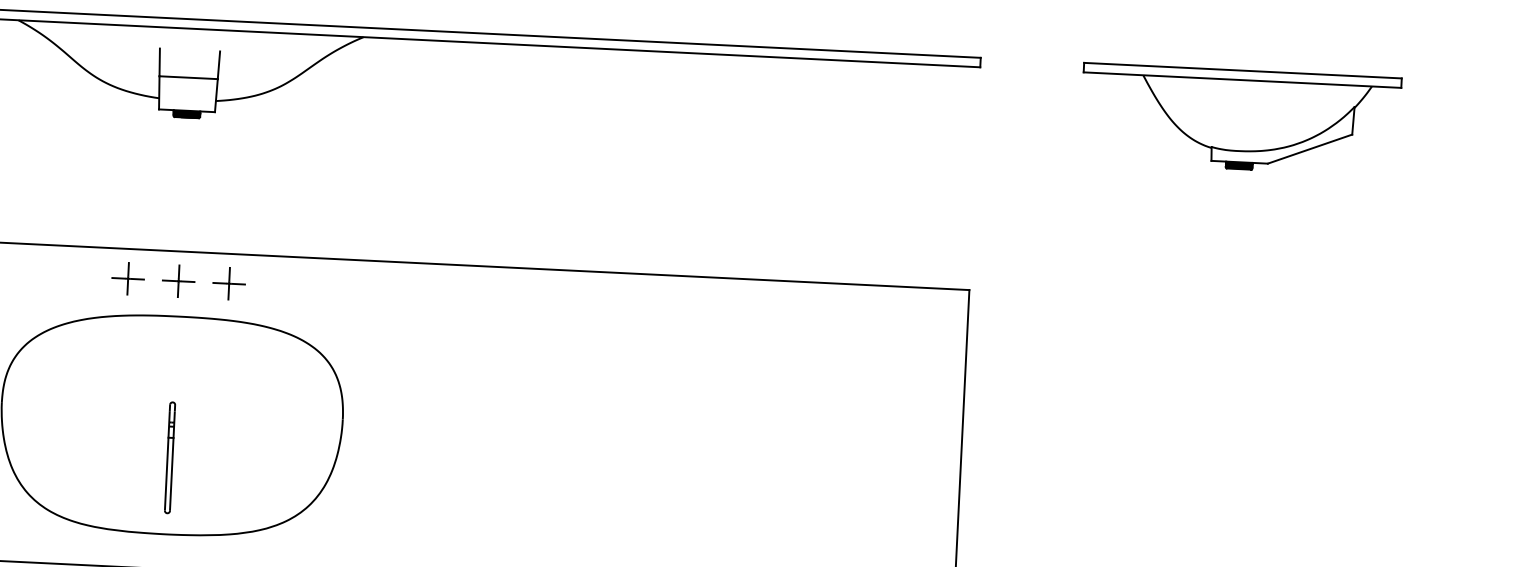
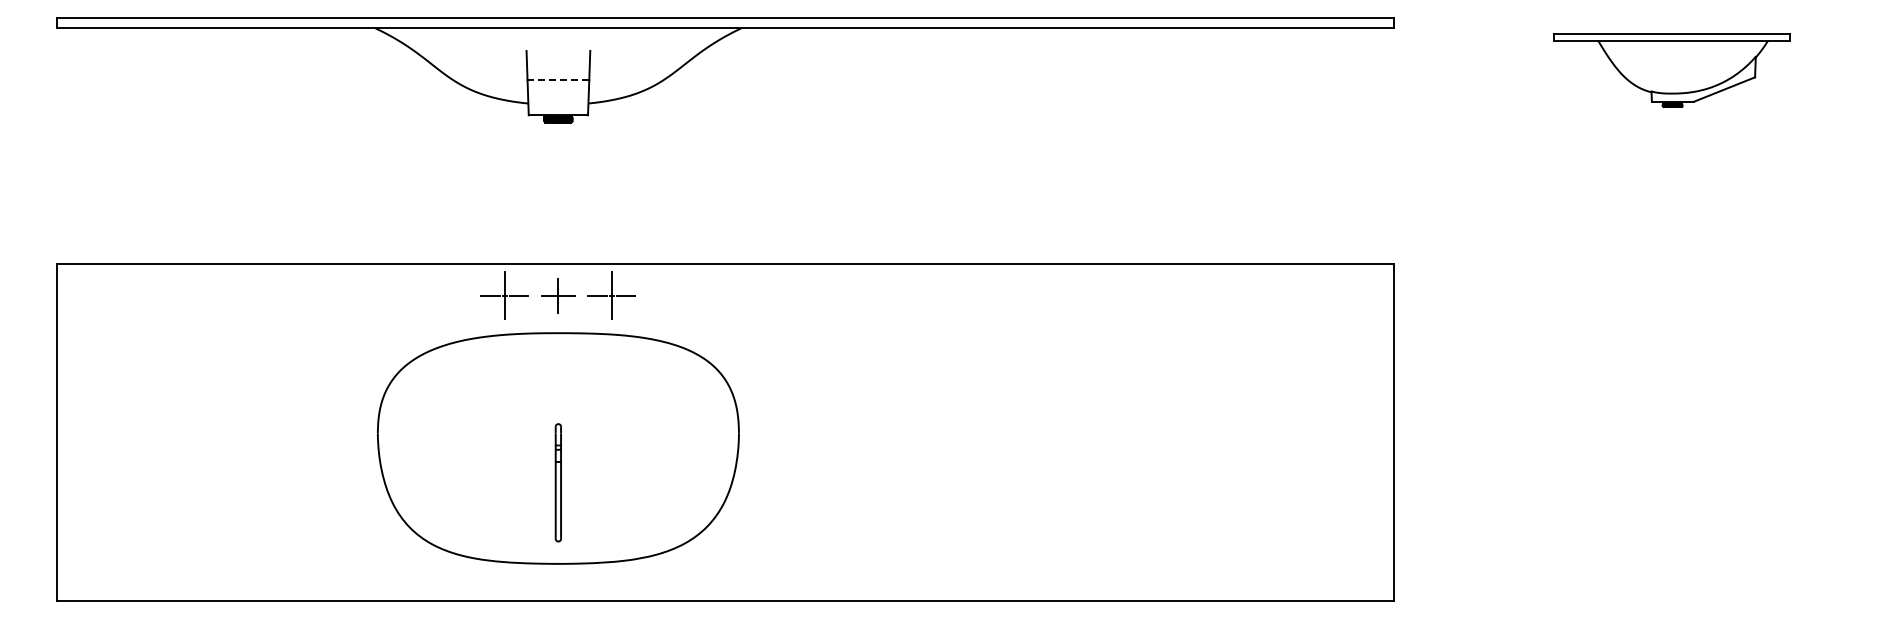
line: (188, 77) -> (558, 80), solid -> dashed
part: (1240, 119) -> (1671, 70), size x0.7
part: (127, 278) -> (504, 295), size x1.4
part: (228, 283) -> (611, 295), size x1.4

